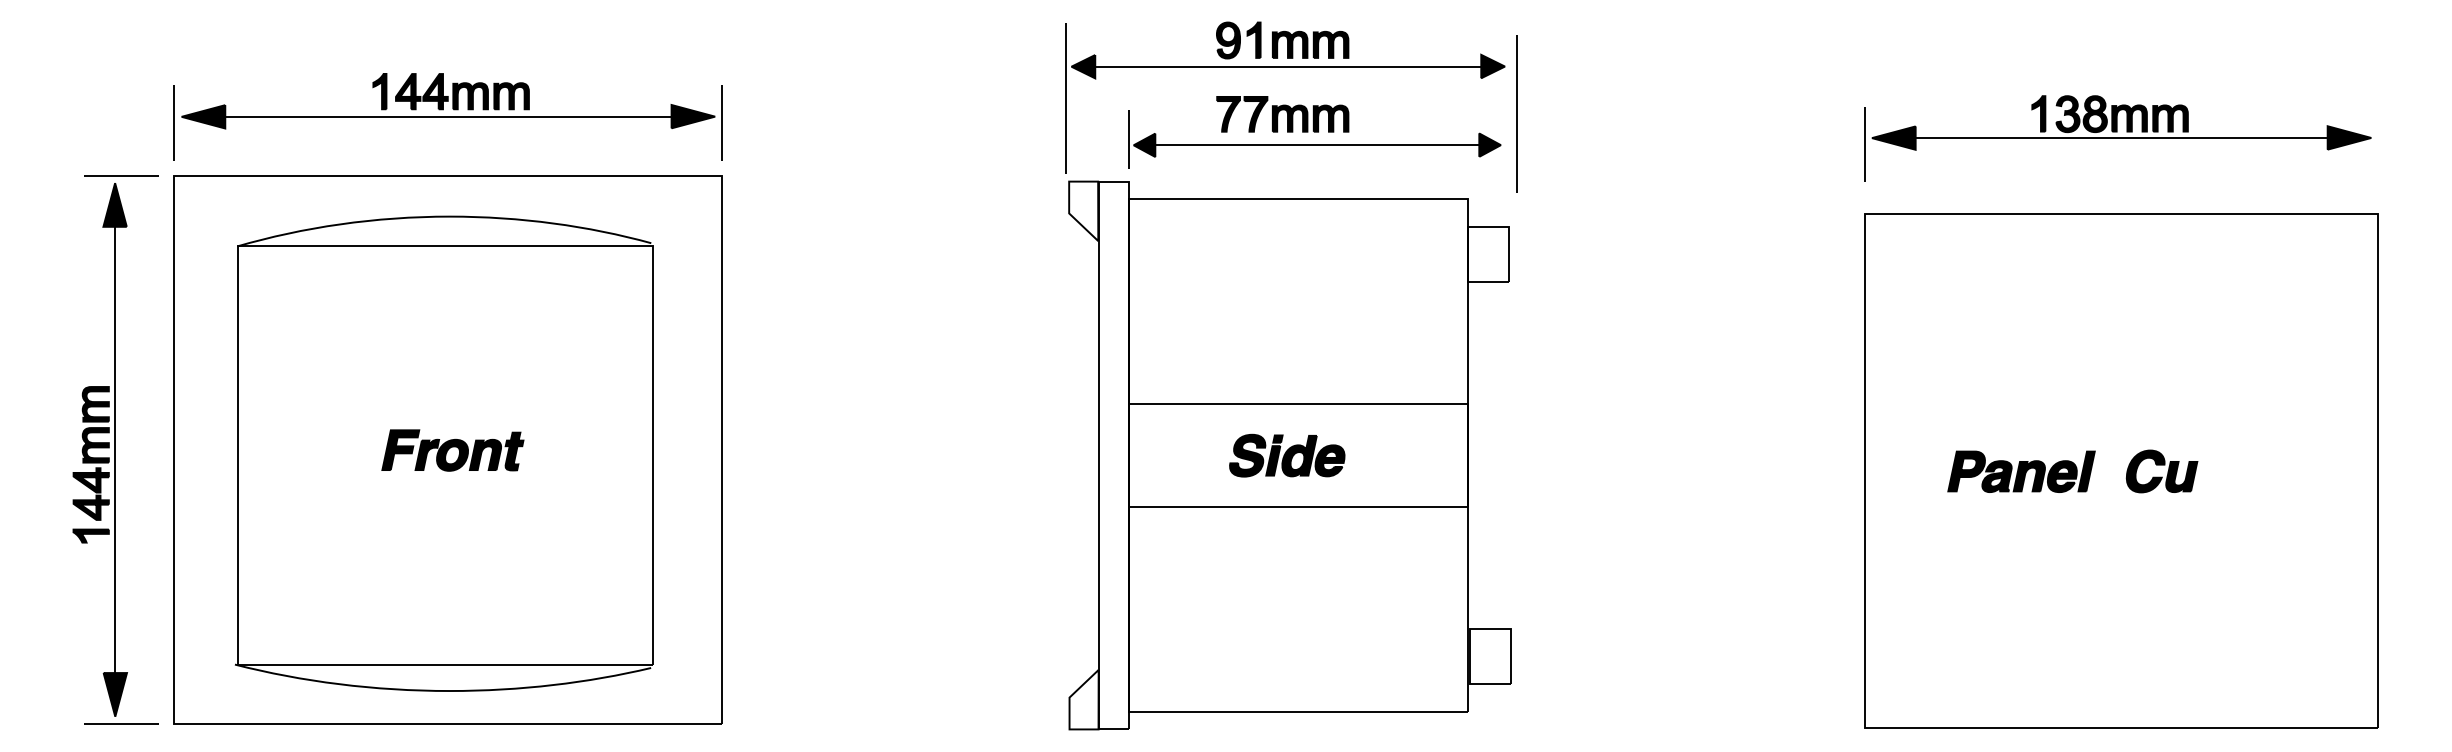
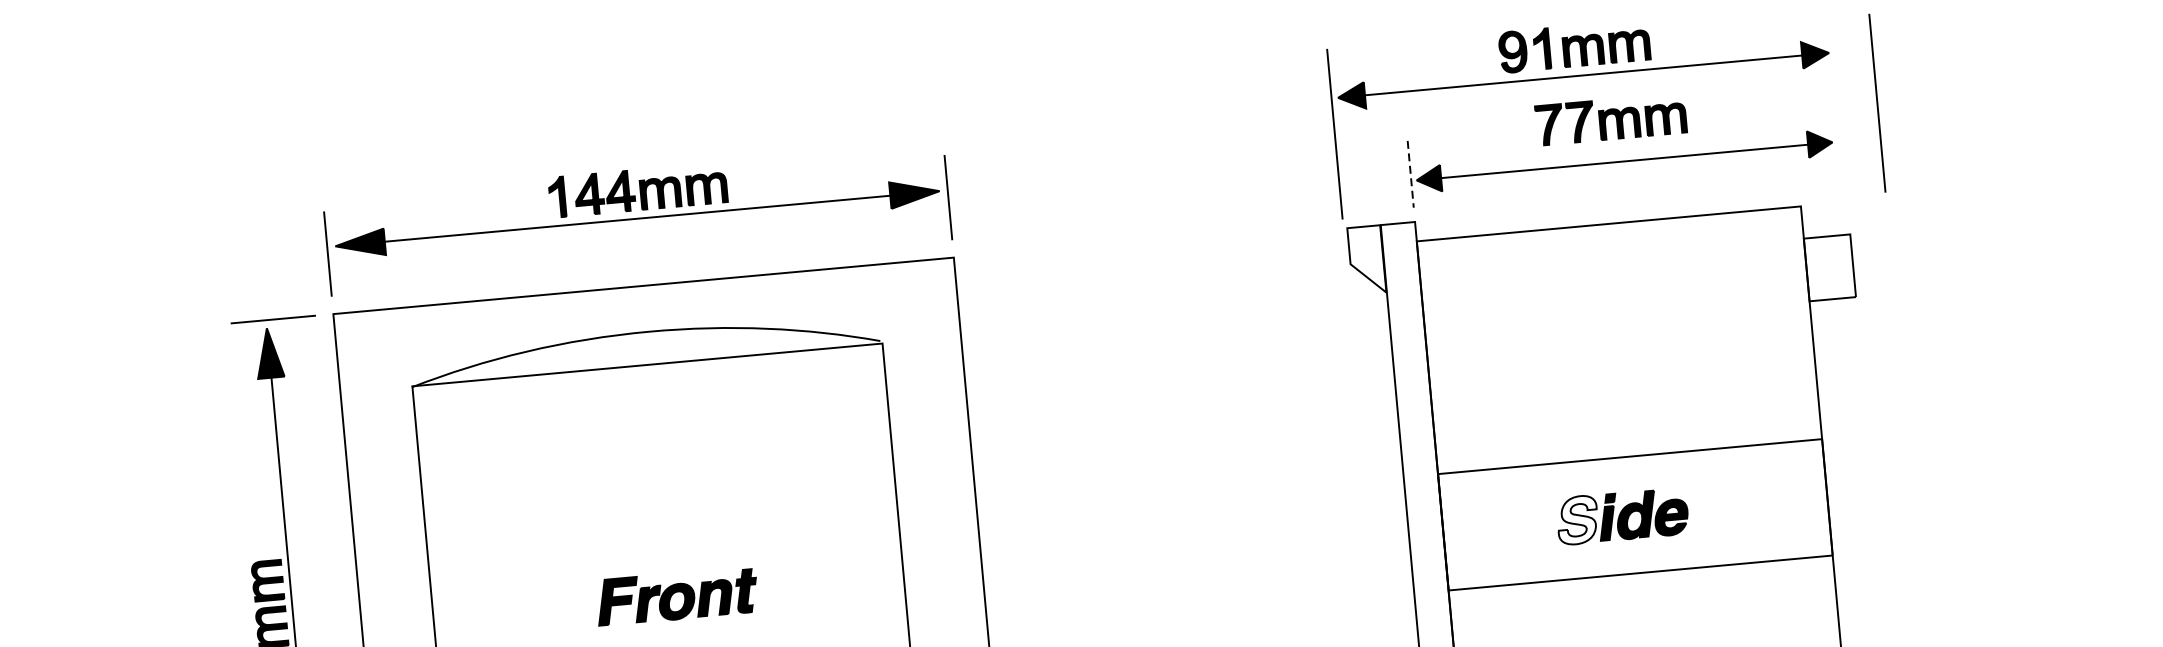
line: (1516, 113) -> (1876, 102), moved
part: (1282, 114) -> (1610, 119), moved
line: (1129, 139) -> (1411, 174), solid -> dashed
fill: (1247, 455) -> (1577, 520), removed

